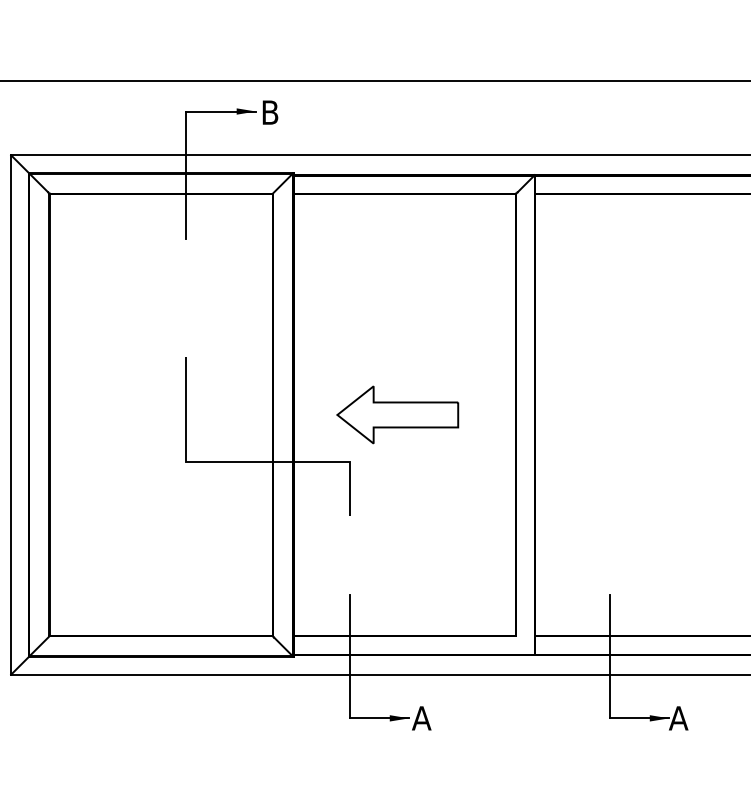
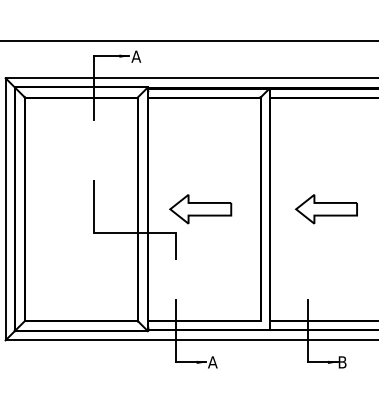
text: (270, 112) -> (136, 56), B -> A
part: (645, 415) -> (325, 209), added
text: (678, 718) -> (342, 362), A -> B

